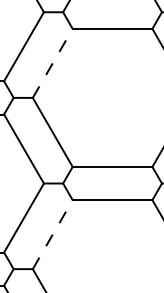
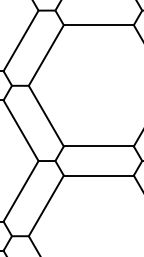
line: (52, 63) -> (46, 55), dashed -> solid
line: (52, 234) -> (46, 205), dashed -> solid

